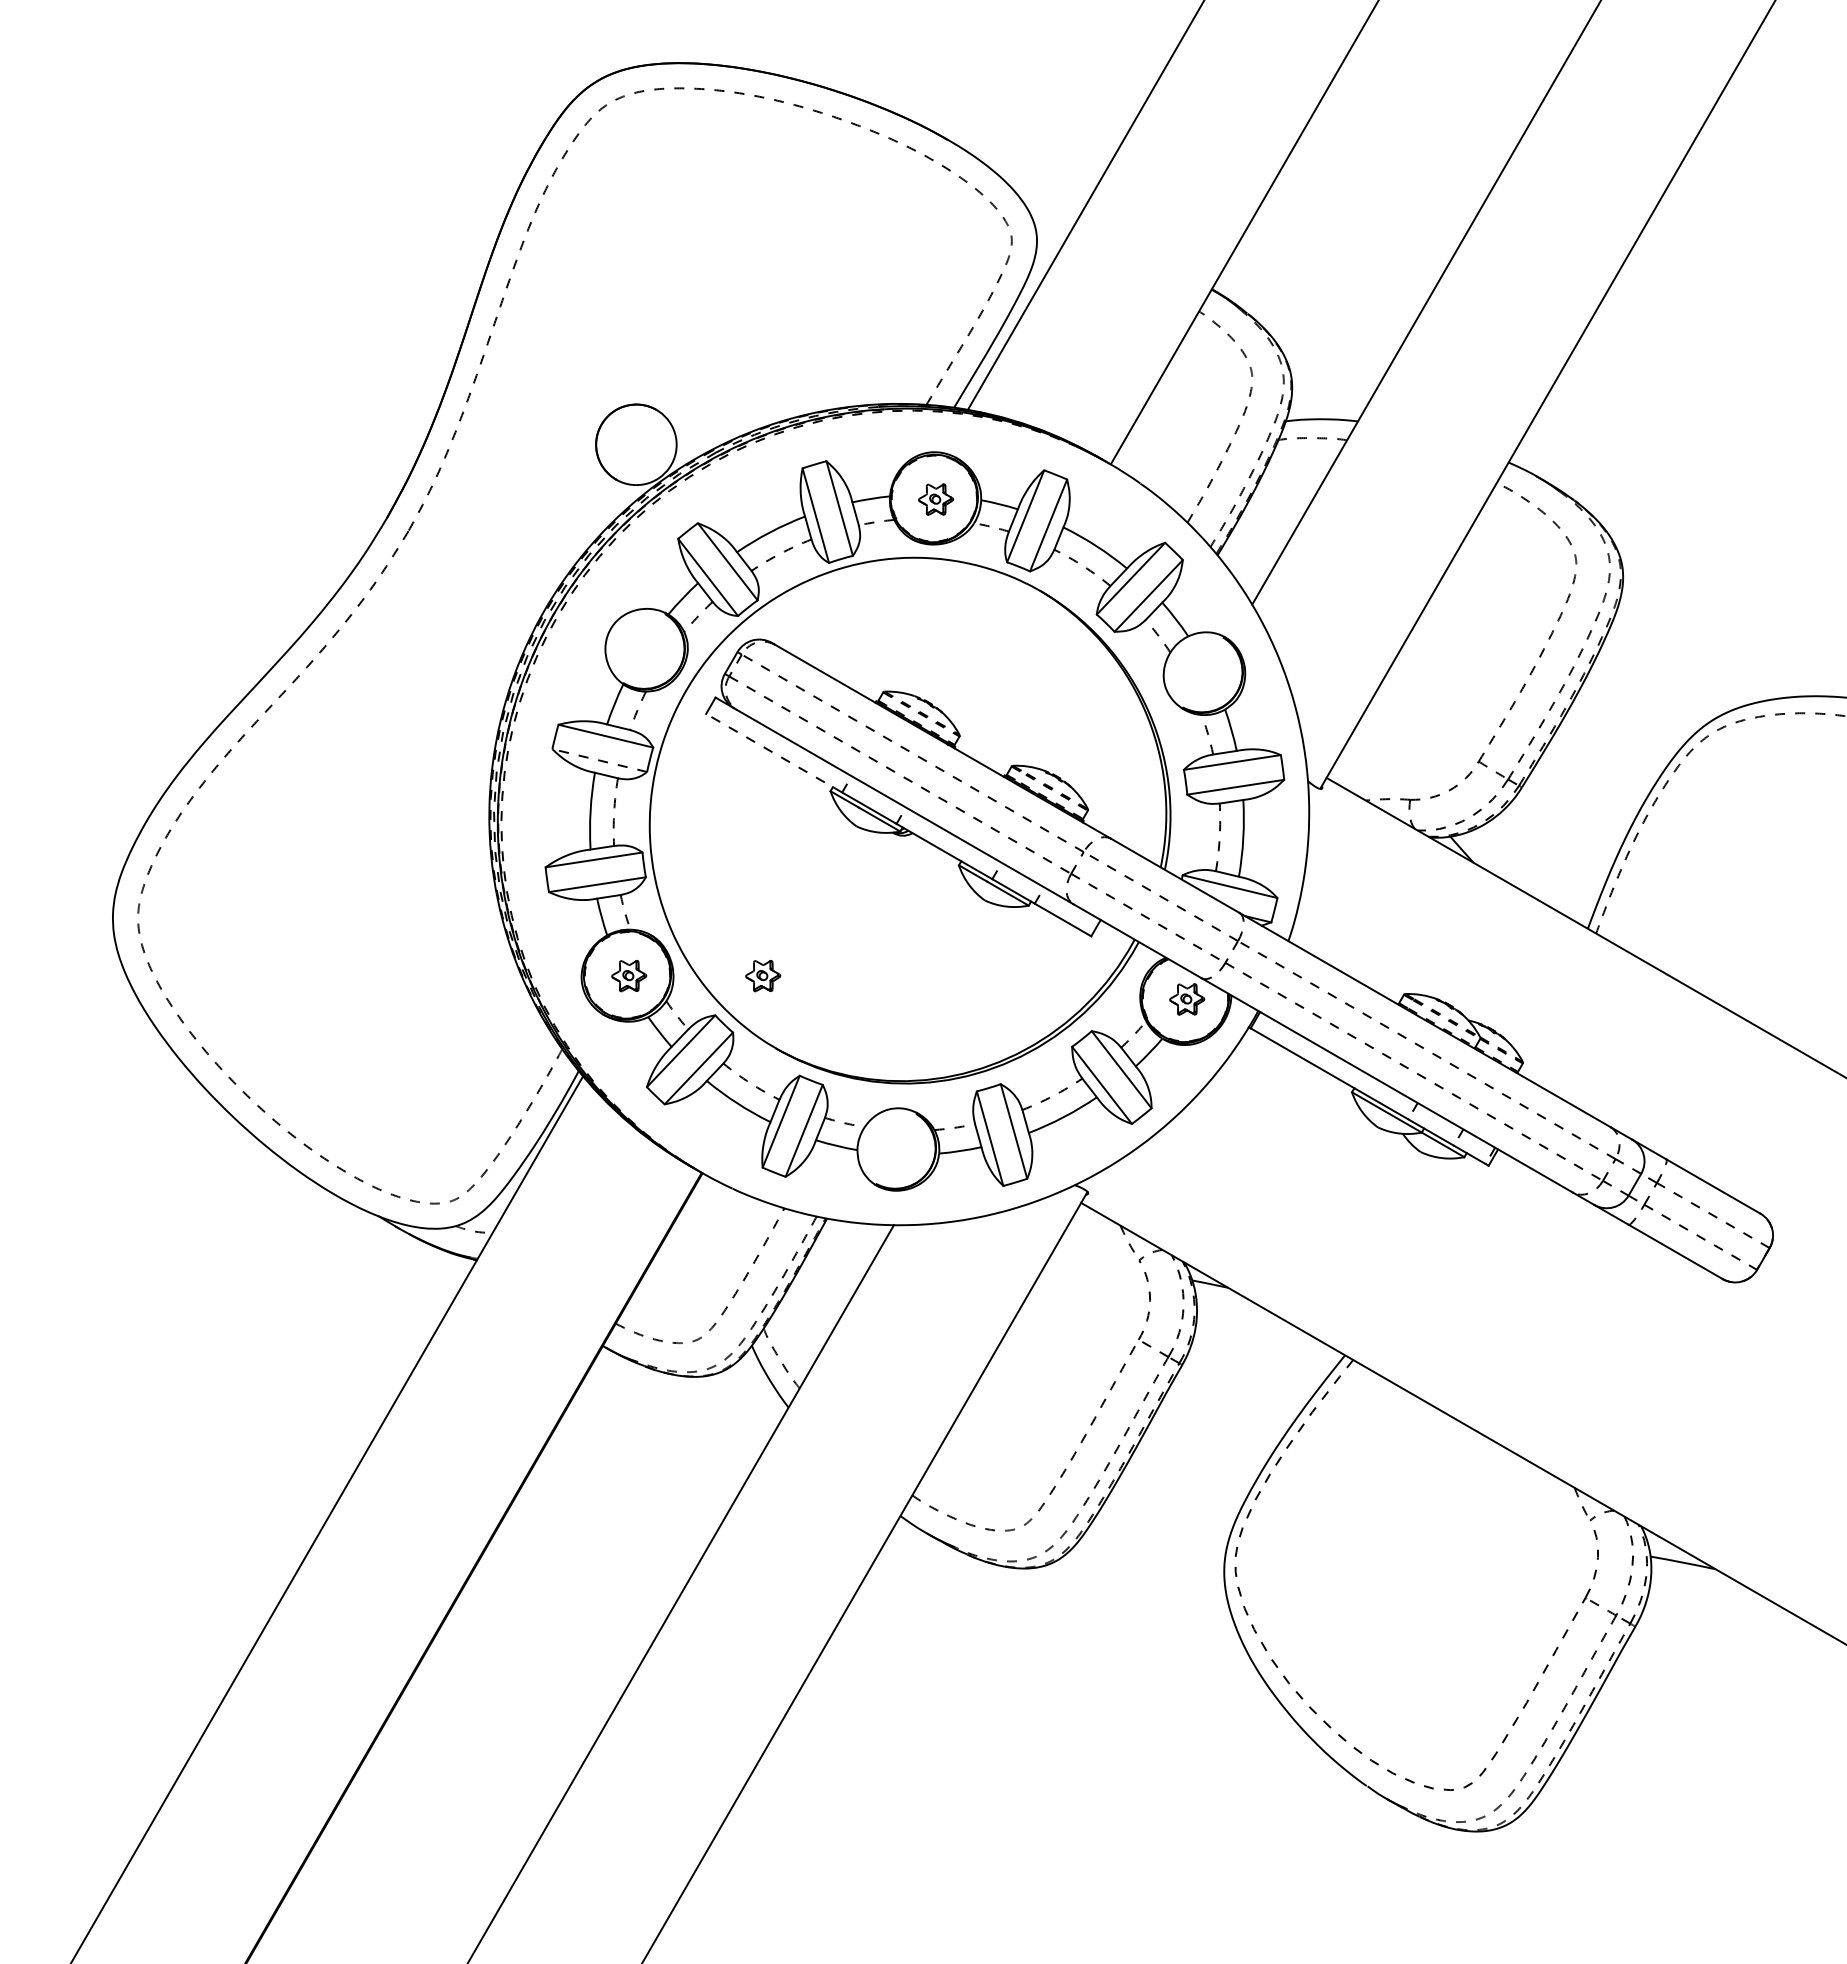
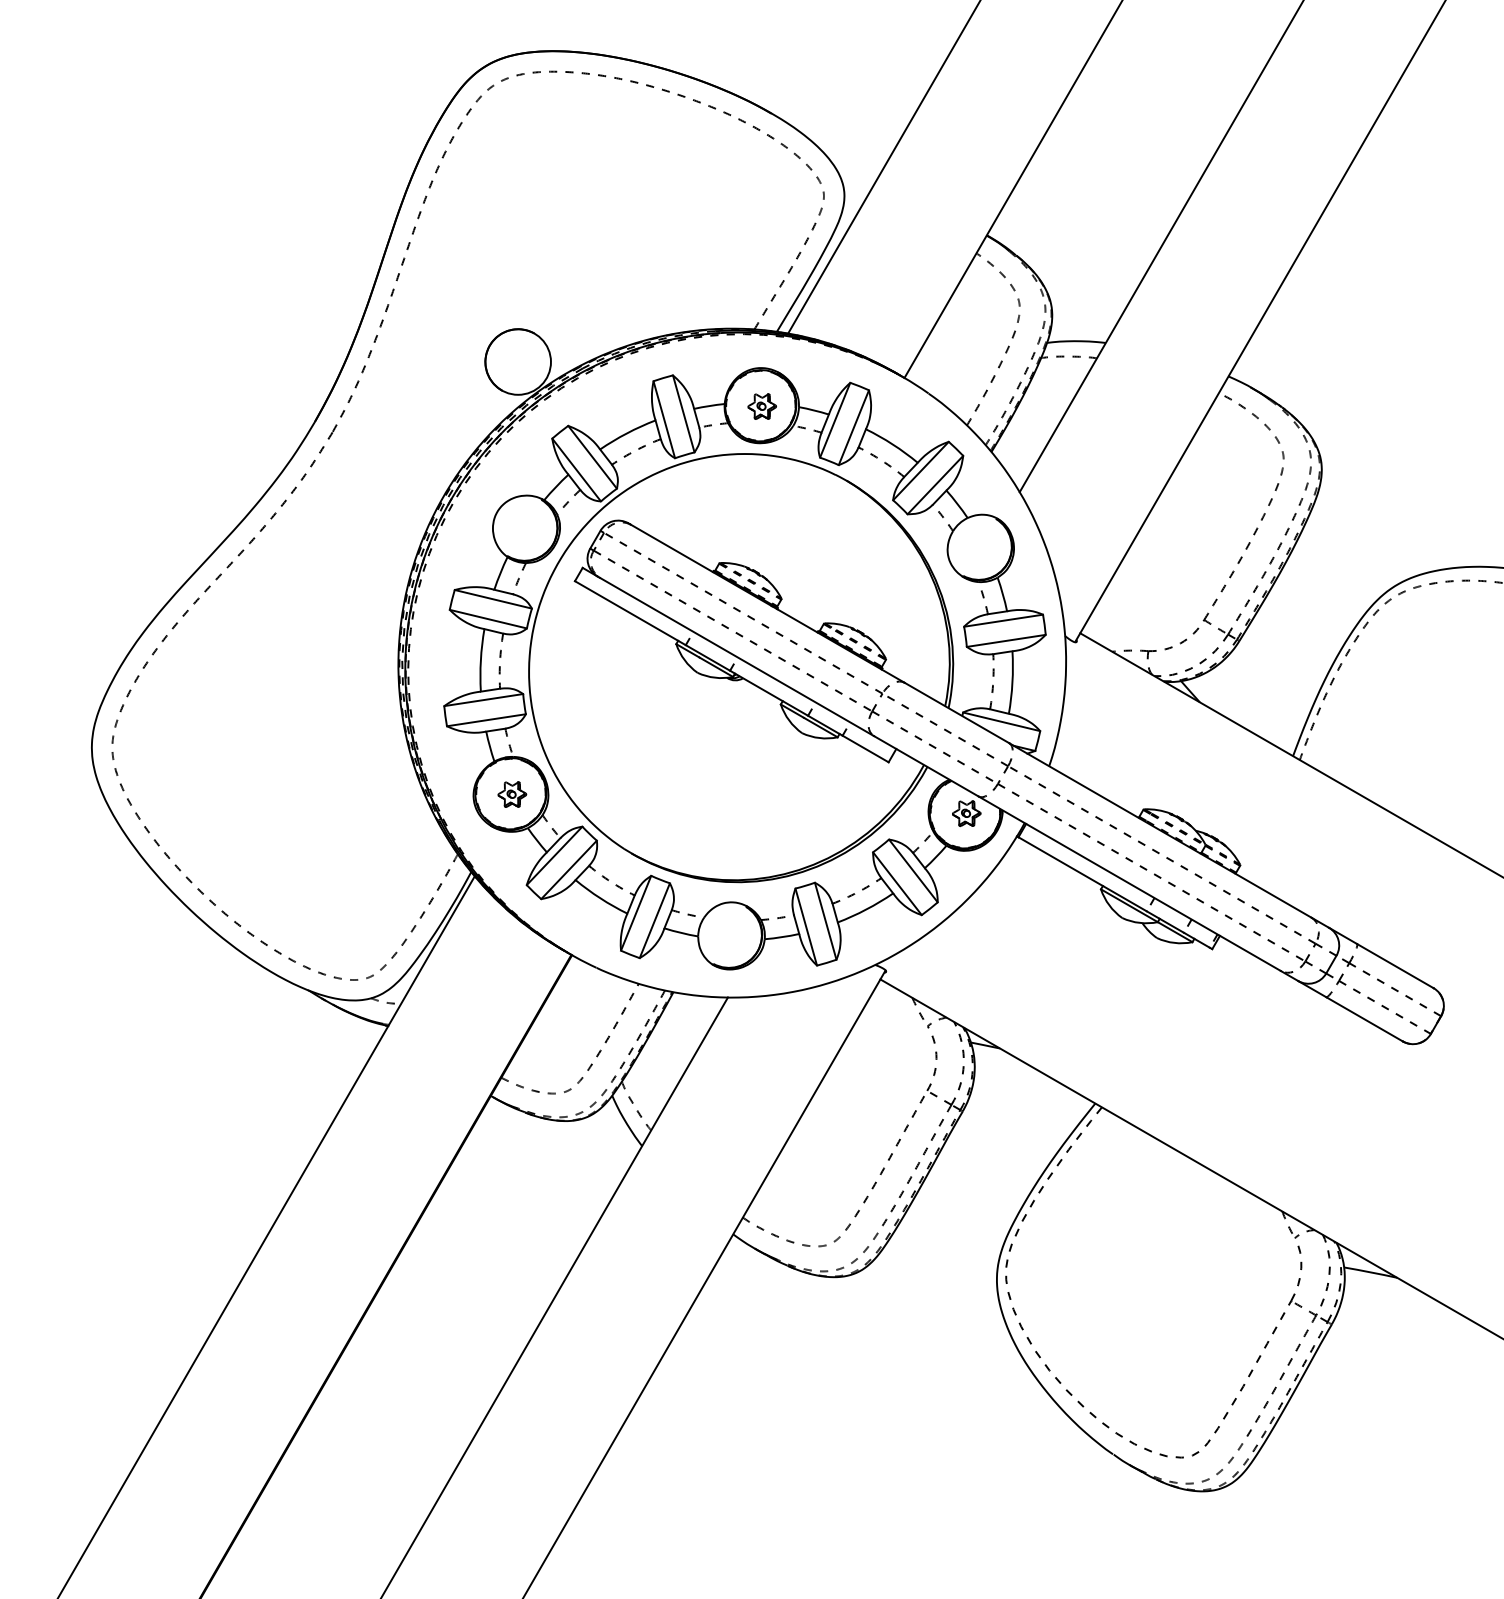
line: (774, 753) -> (630, 613), dashed -> solid
line: (599, 760) -> (488, 619), dashed -> solid
part: (763, 976) -> (621, 795), removed

